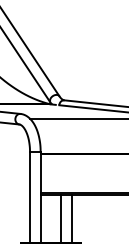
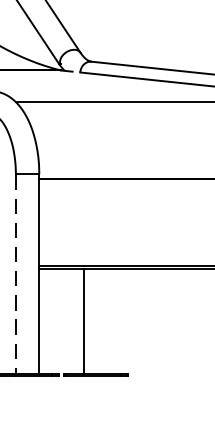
line: (30, 197) -> (16, 275), solid -> dashed
line: (71, 218) -> (107, 321), removed

